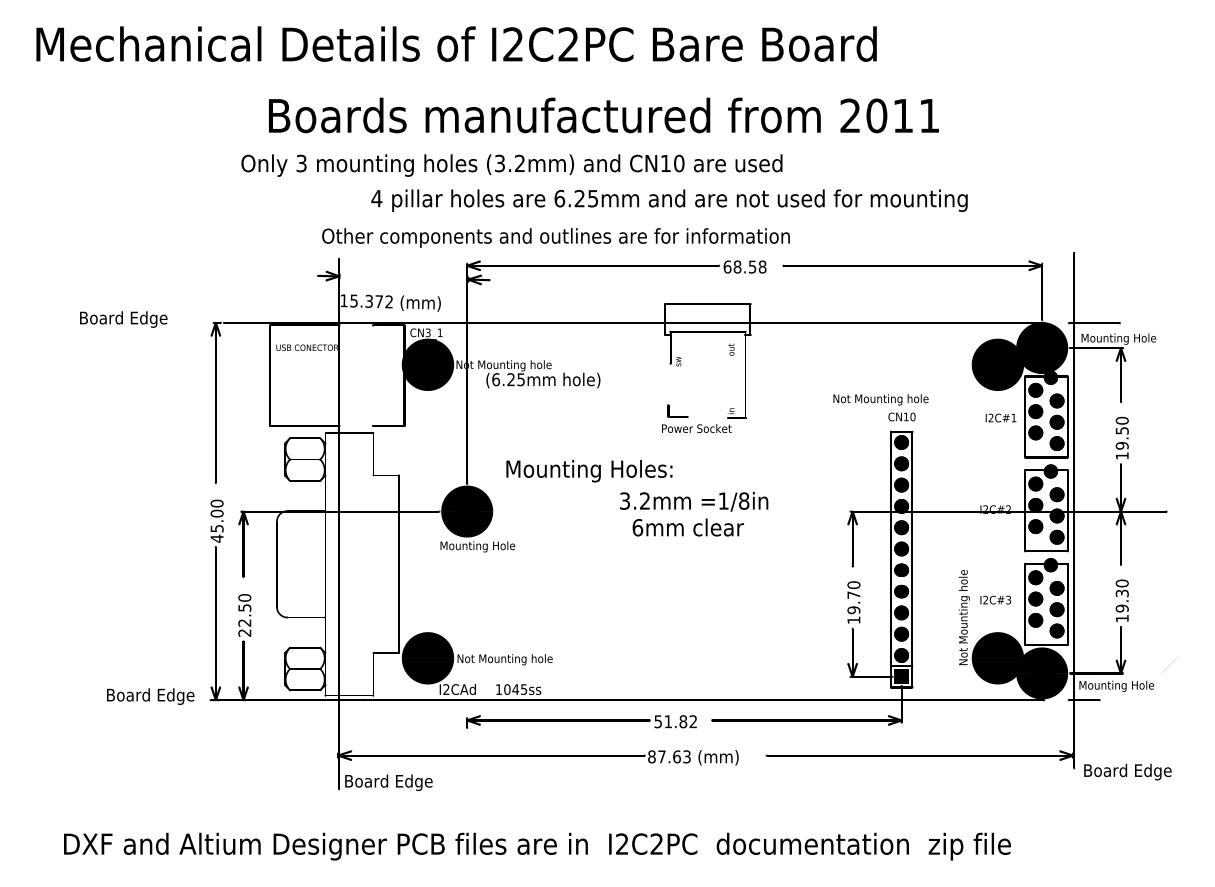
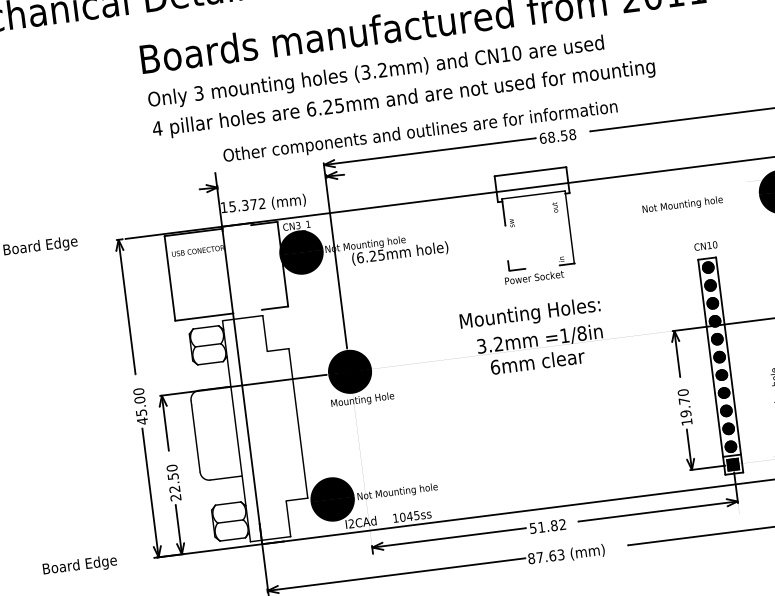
text: (511, 165) -> (375, 72), moved
text: (669, 200) -> (403, 99), moved
text: (555, 237) -> (420, 132), moved
text: (880, 399) -> (682, 204), moved
text: (589, 471) -> (530, 314), moved
text: (150, 696) -> (79, 565), moved

